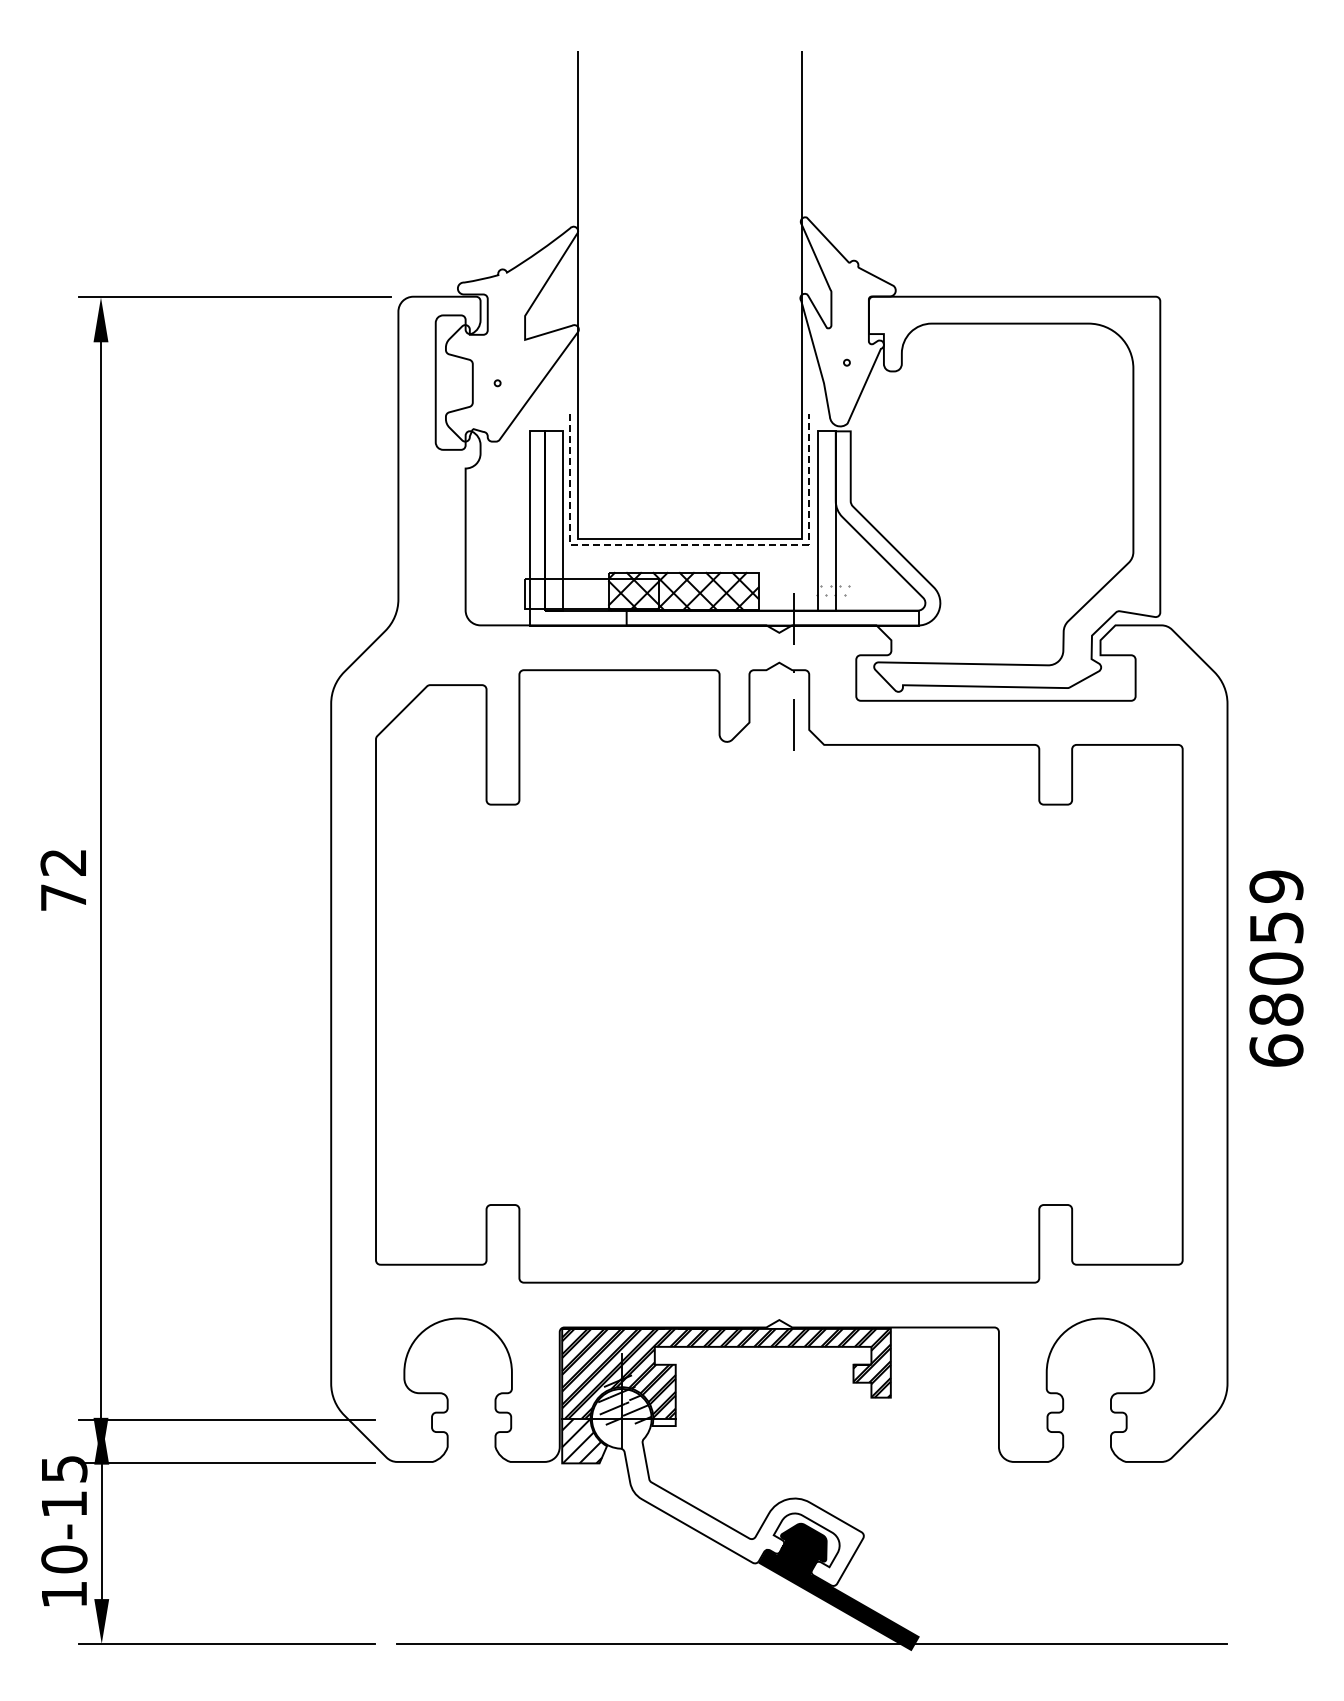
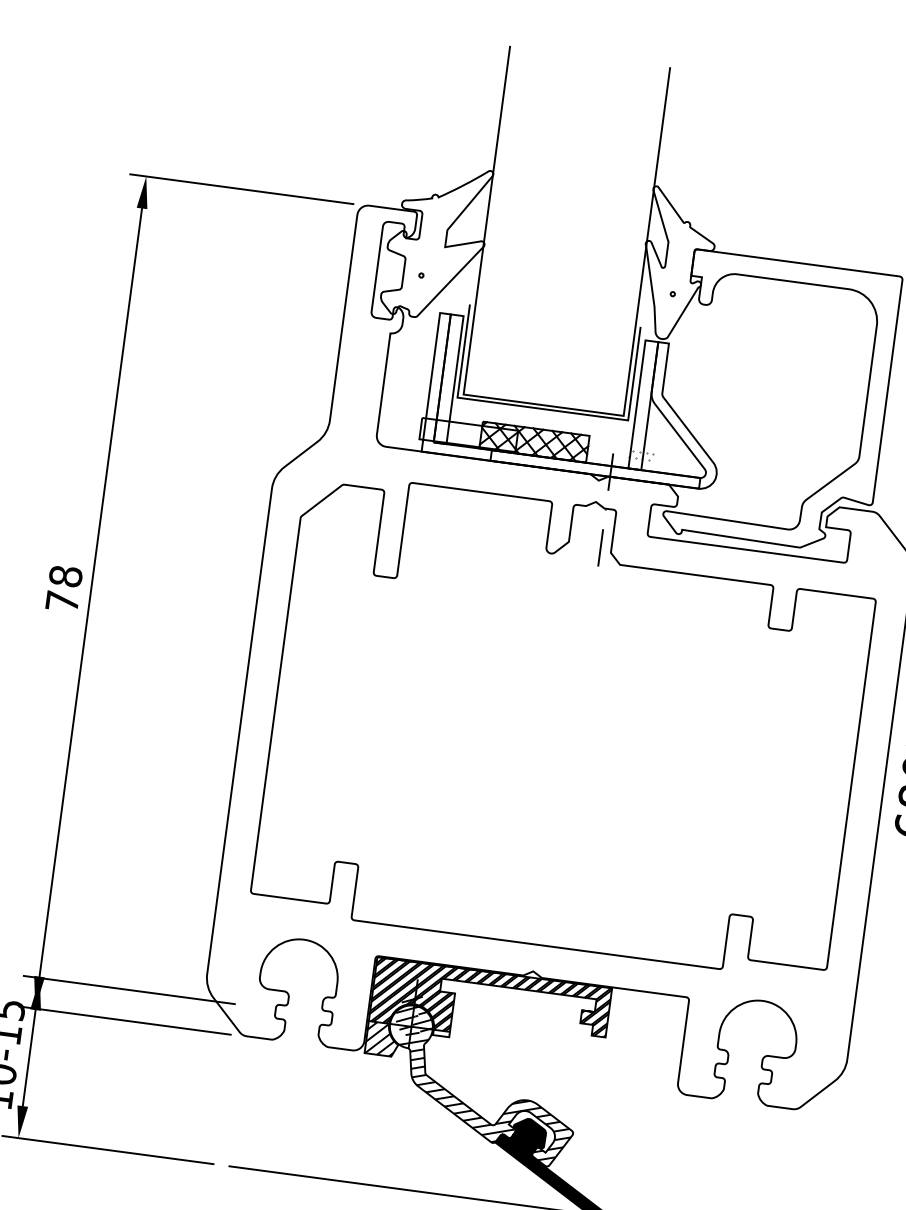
line: (689, 544) -> (543, 408), dashed -> solid
text: (63, 862) -> (65, 576), 72 -> 78
hatch: (734, 1502) -> (483, 1097), added

